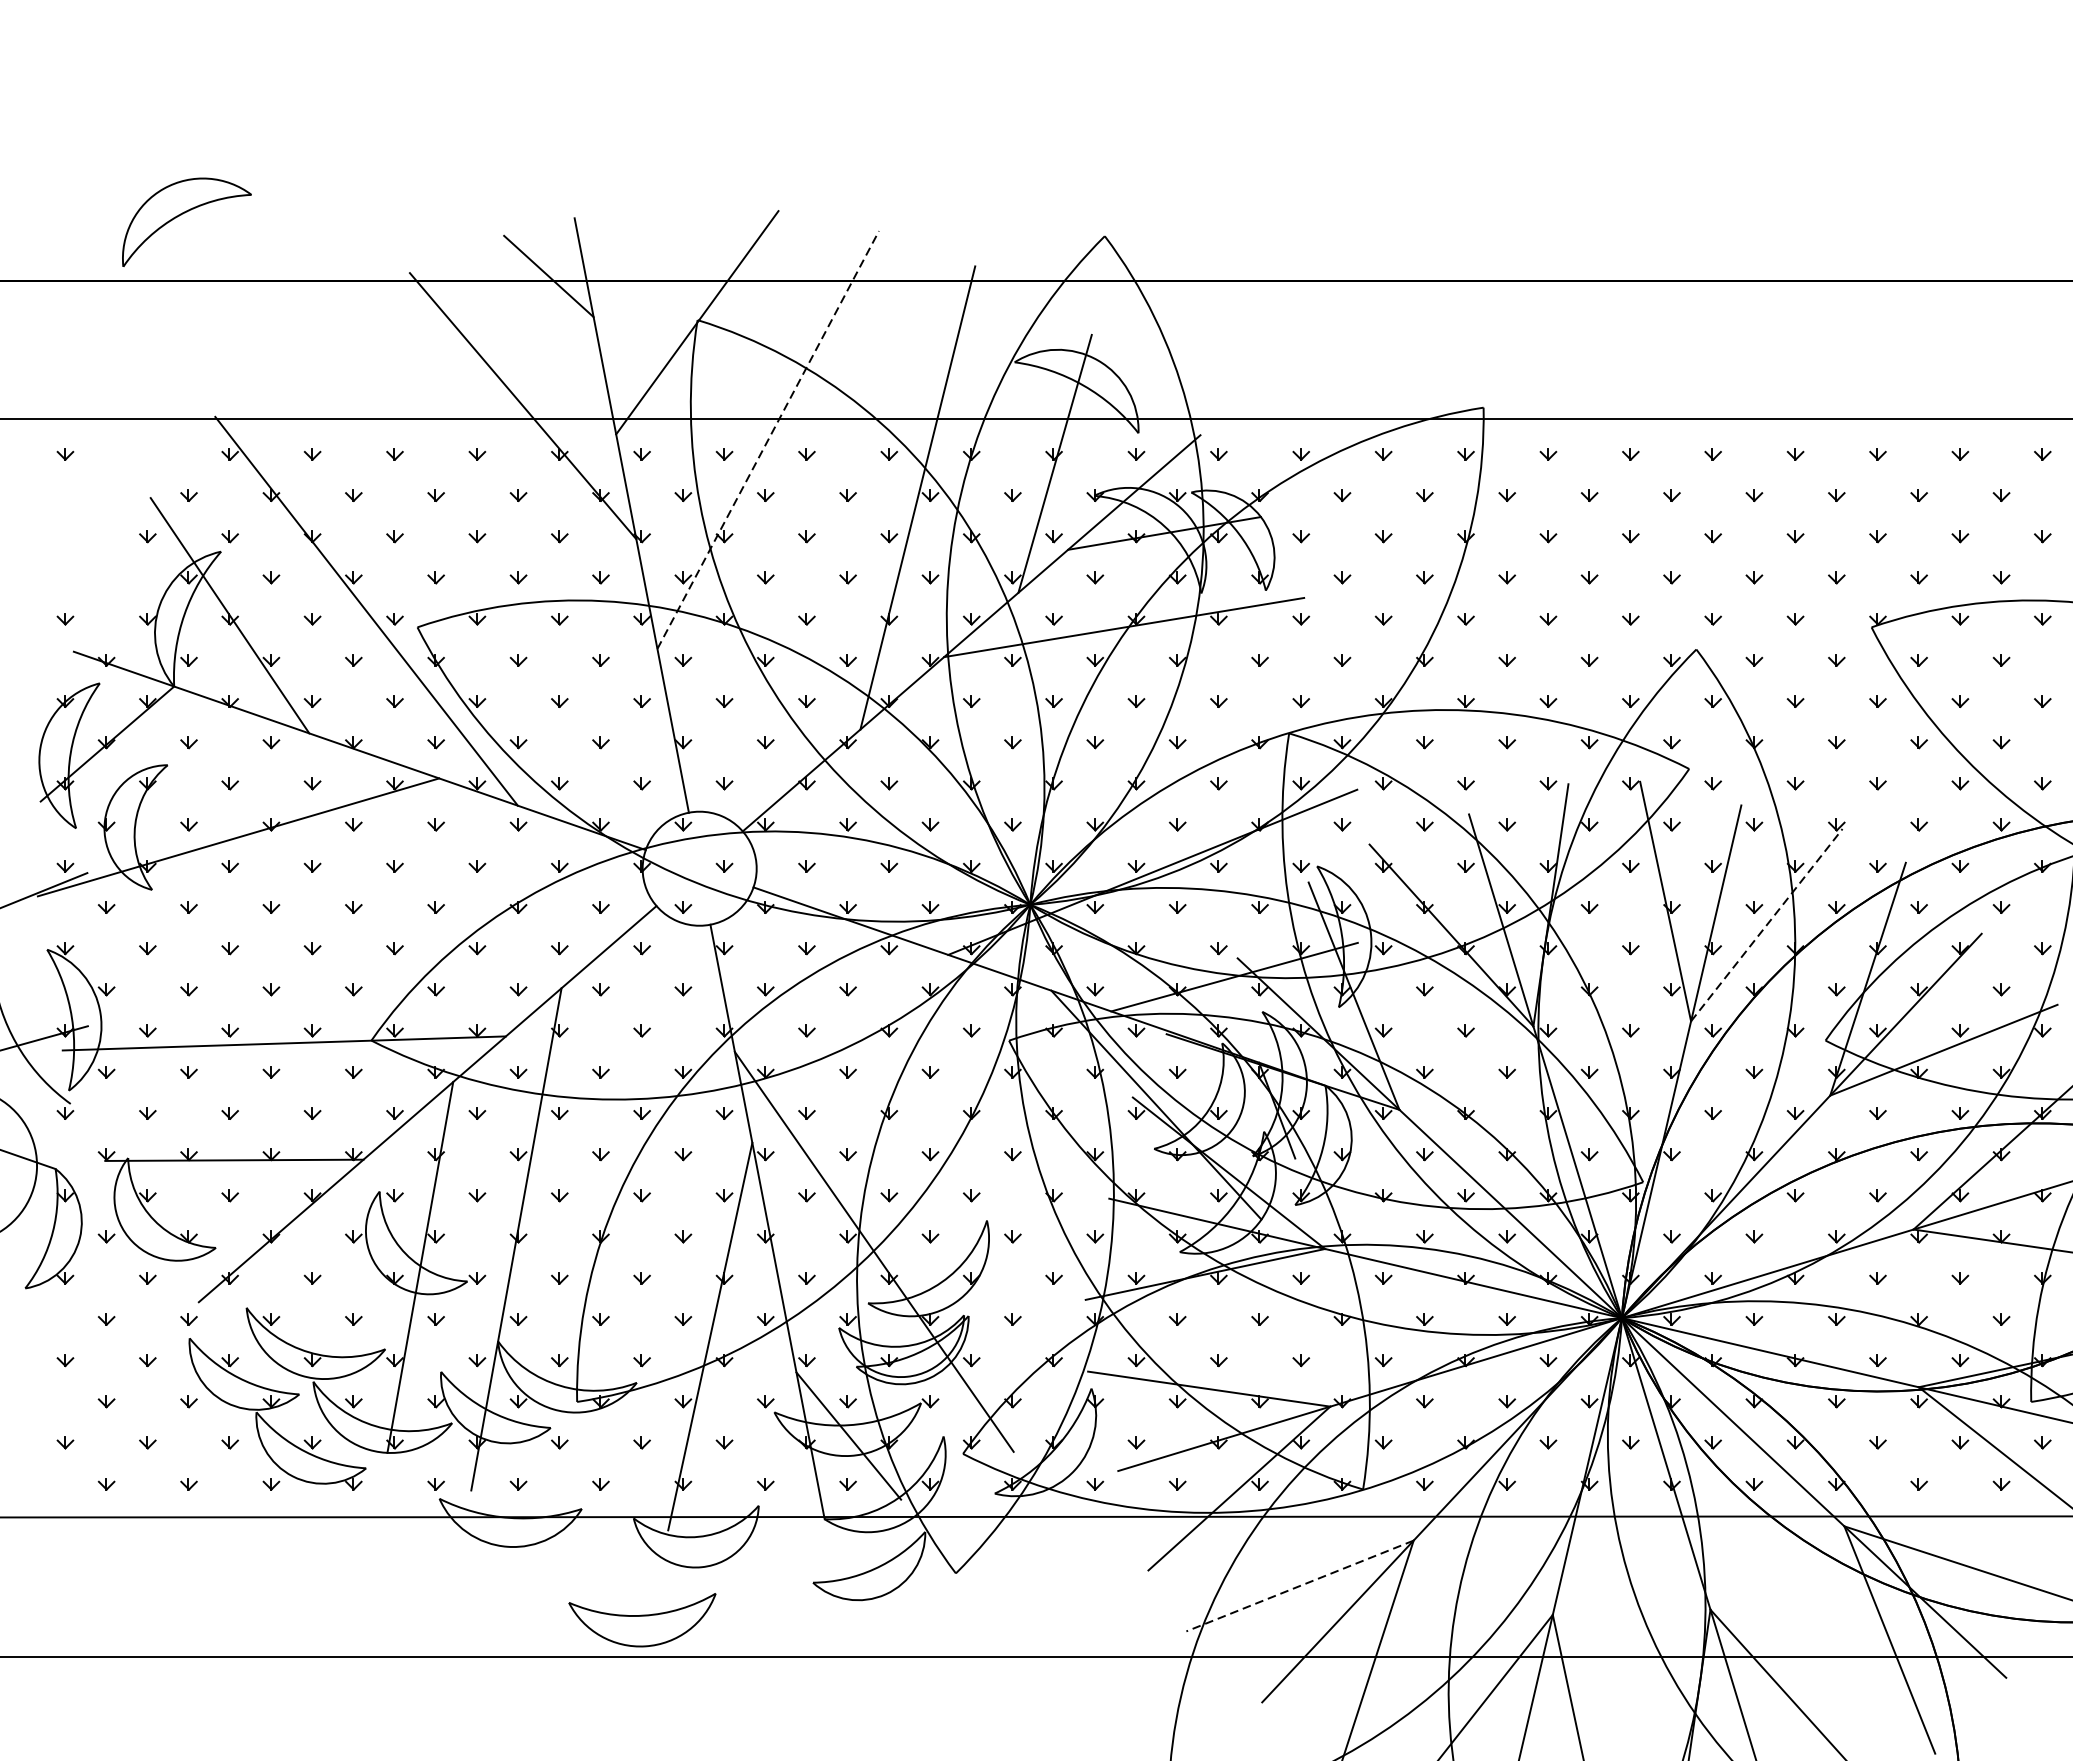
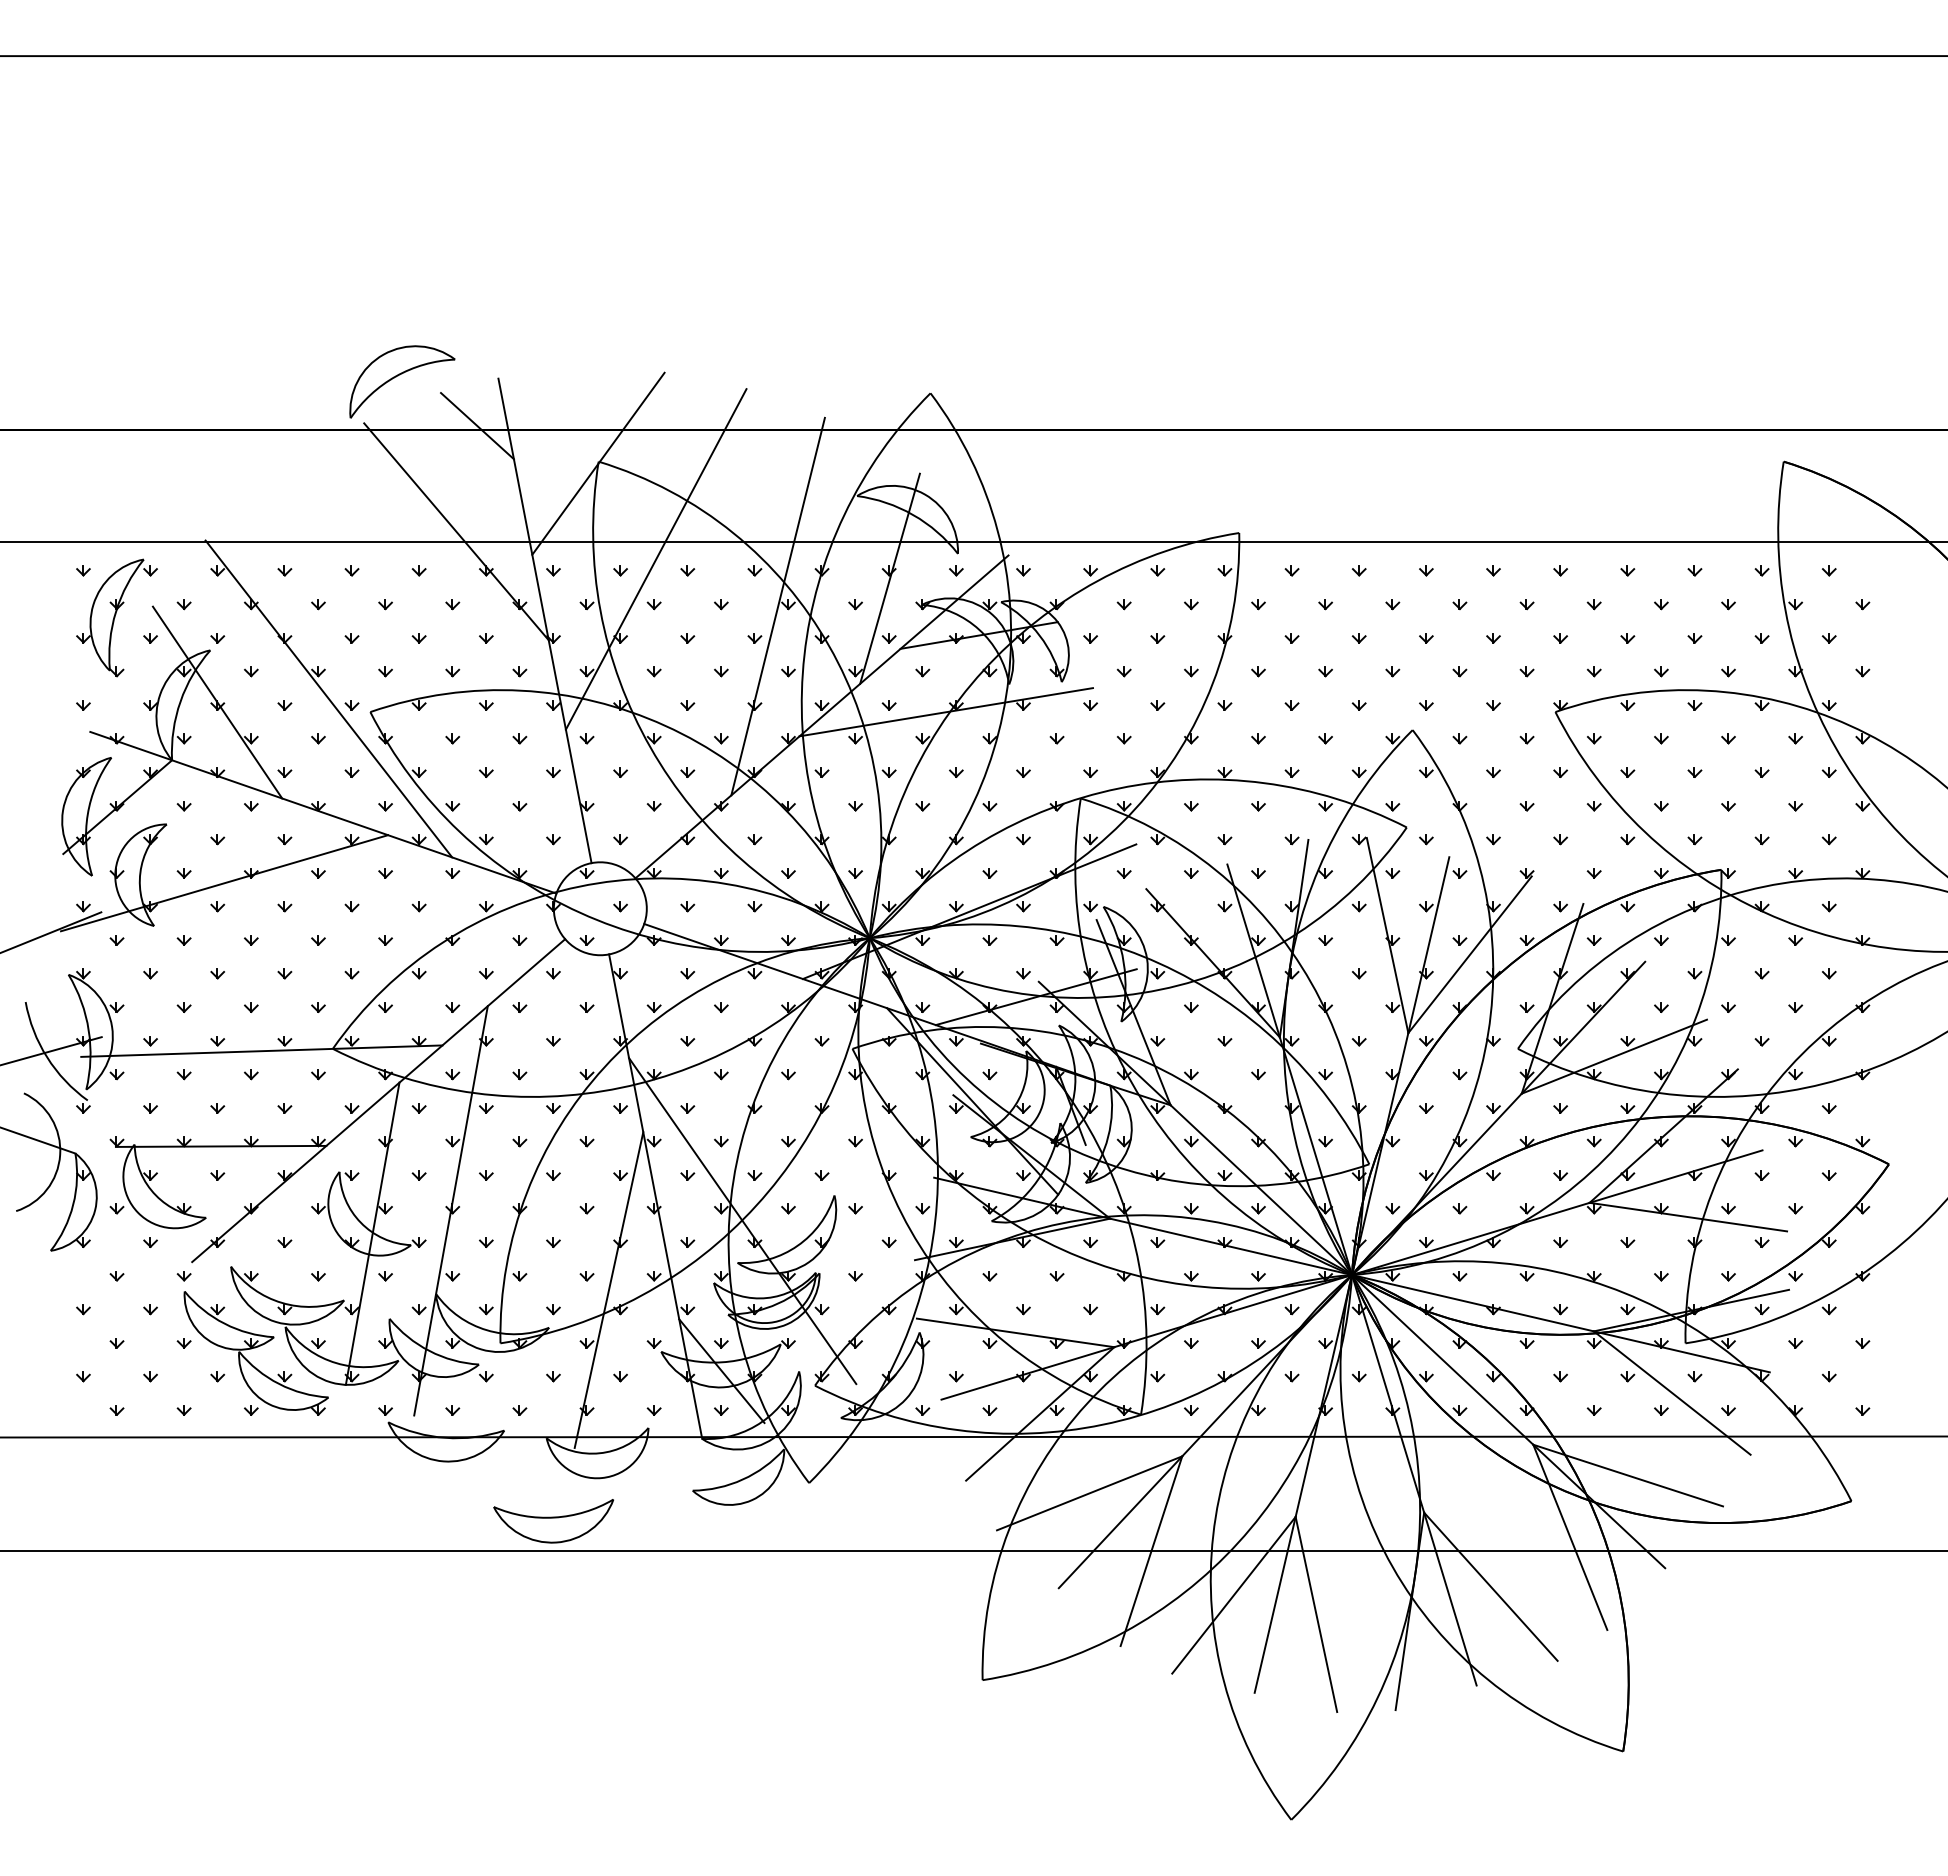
part: (182, 215) -> (398, 376), moved
line: (768, 440) -> (656, 559), dashed -> solid
part: (105, 511) -> (116, 617), added
line: (1767, 924) -> (1470, 954), dashed -> solid
line: (1299, 1586) -> (1089, 1493), dashed -> solid

